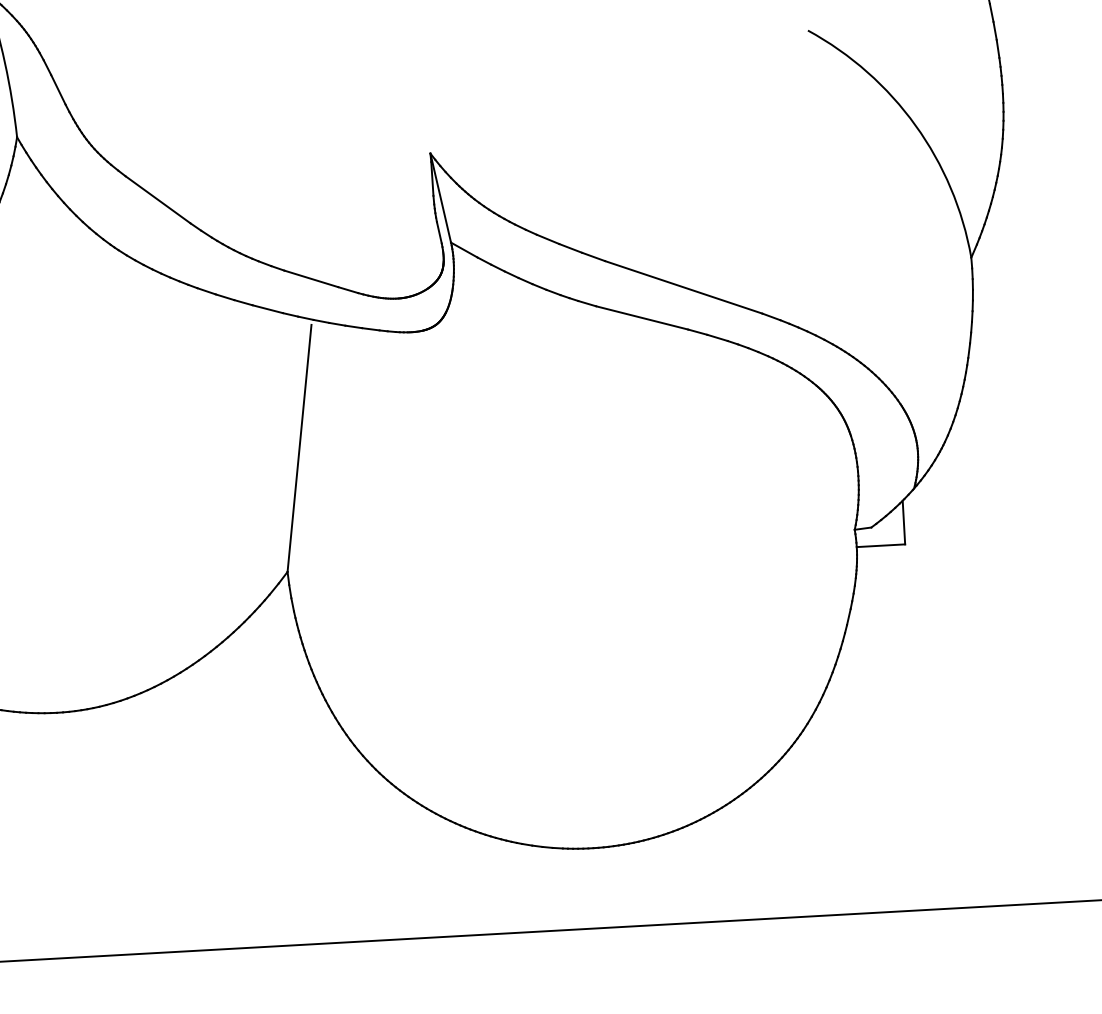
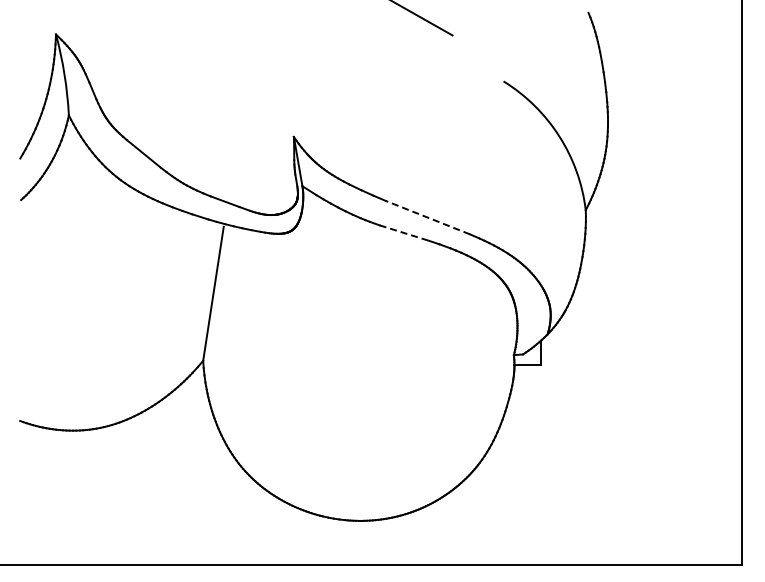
line: (682, 287) -> (427, 217), solid -> dashed
line: (642, 318) -> (404, 233), solid -> dashed

